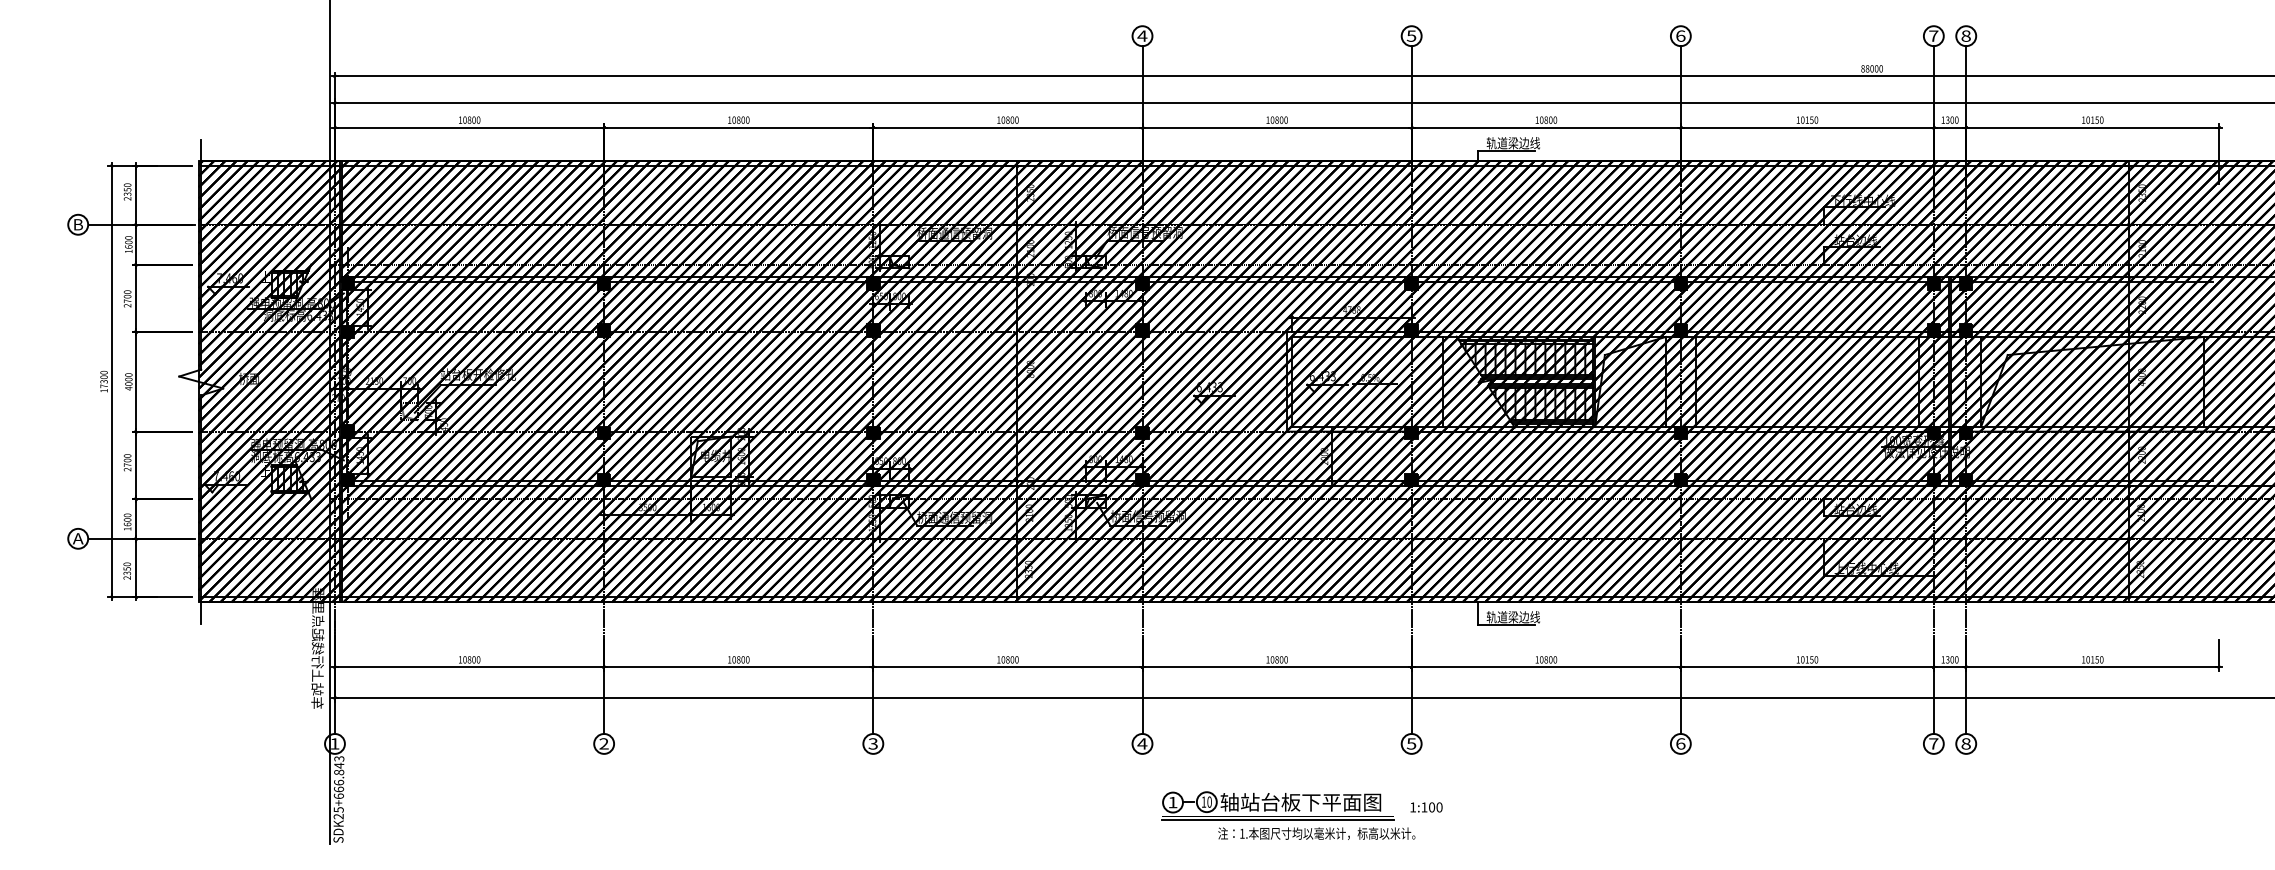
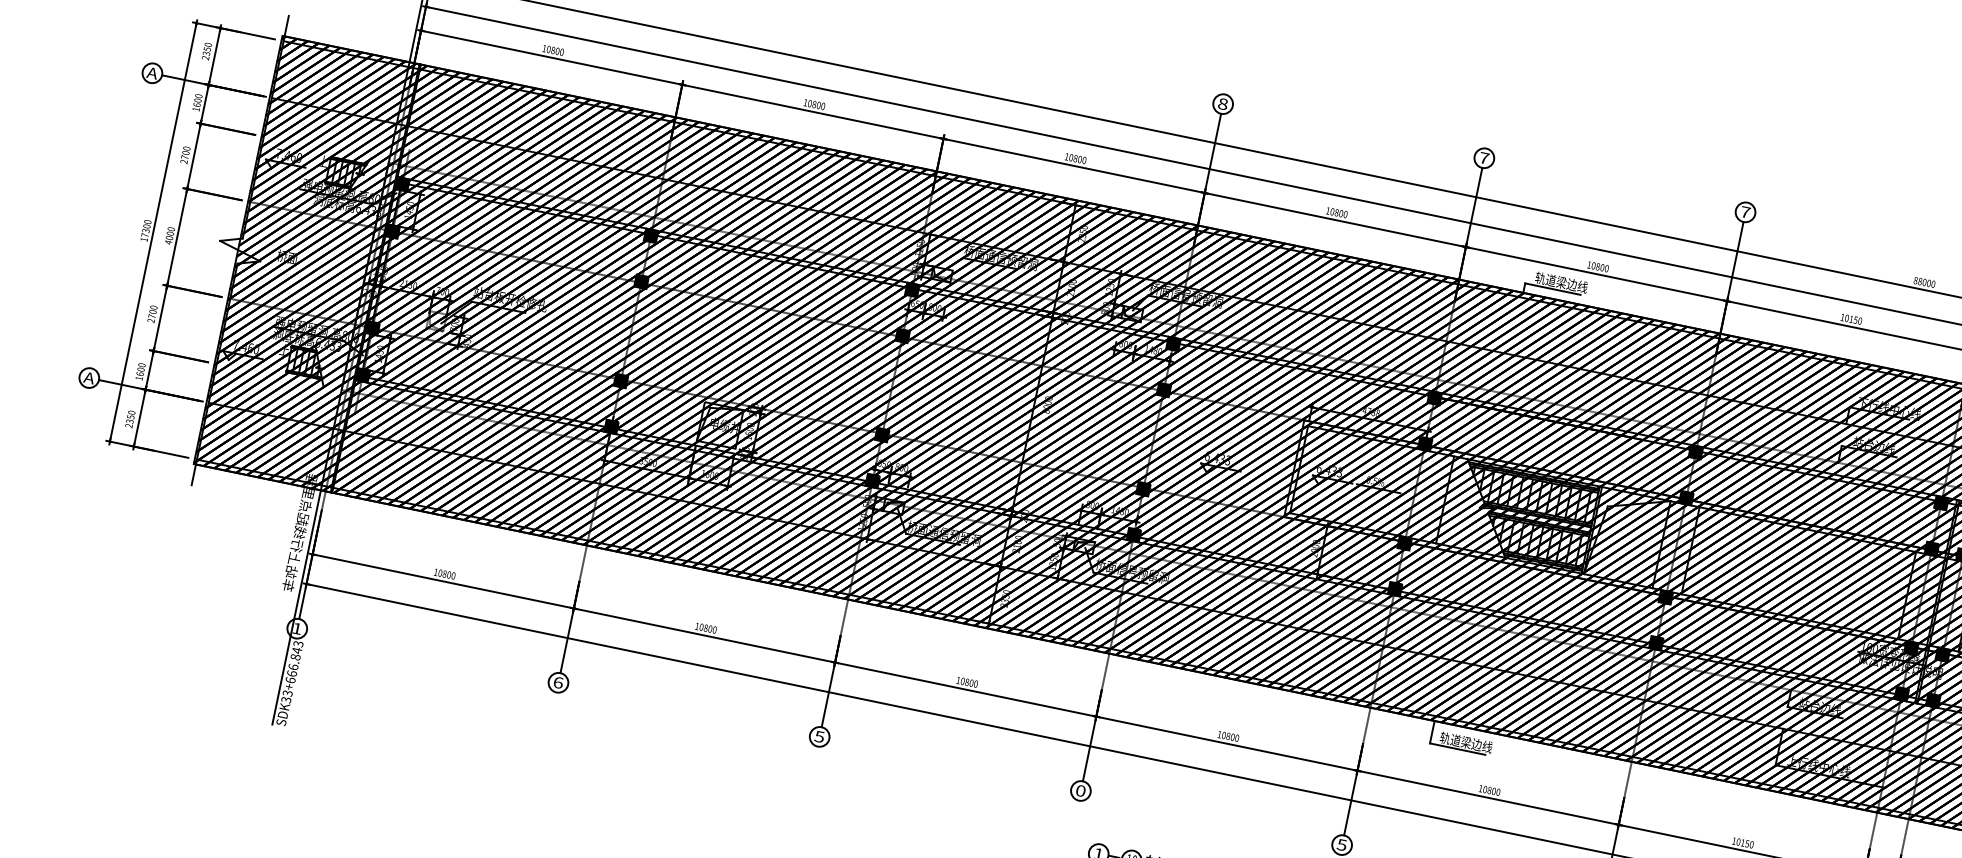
text: (1142, 35) -> (1223, 103), 4 -> 8
text: (1411, 35) -> (1484, 157), 5 -> 7
text: (1680, 35) -> (1745, 211), 6 -> 7
text: (77, 224) -> (151, 72), B -> A
text: (603, 743) -> (557, 682), 2 -> 6
text: (873, 743) -> (819, 736), 3 -> 5
text: (1142, 743) -> (1080, 790), 4 -> 0
text: (338, 813) -> (286, 696), SDK25+666.843 -> SDK33+666.843

